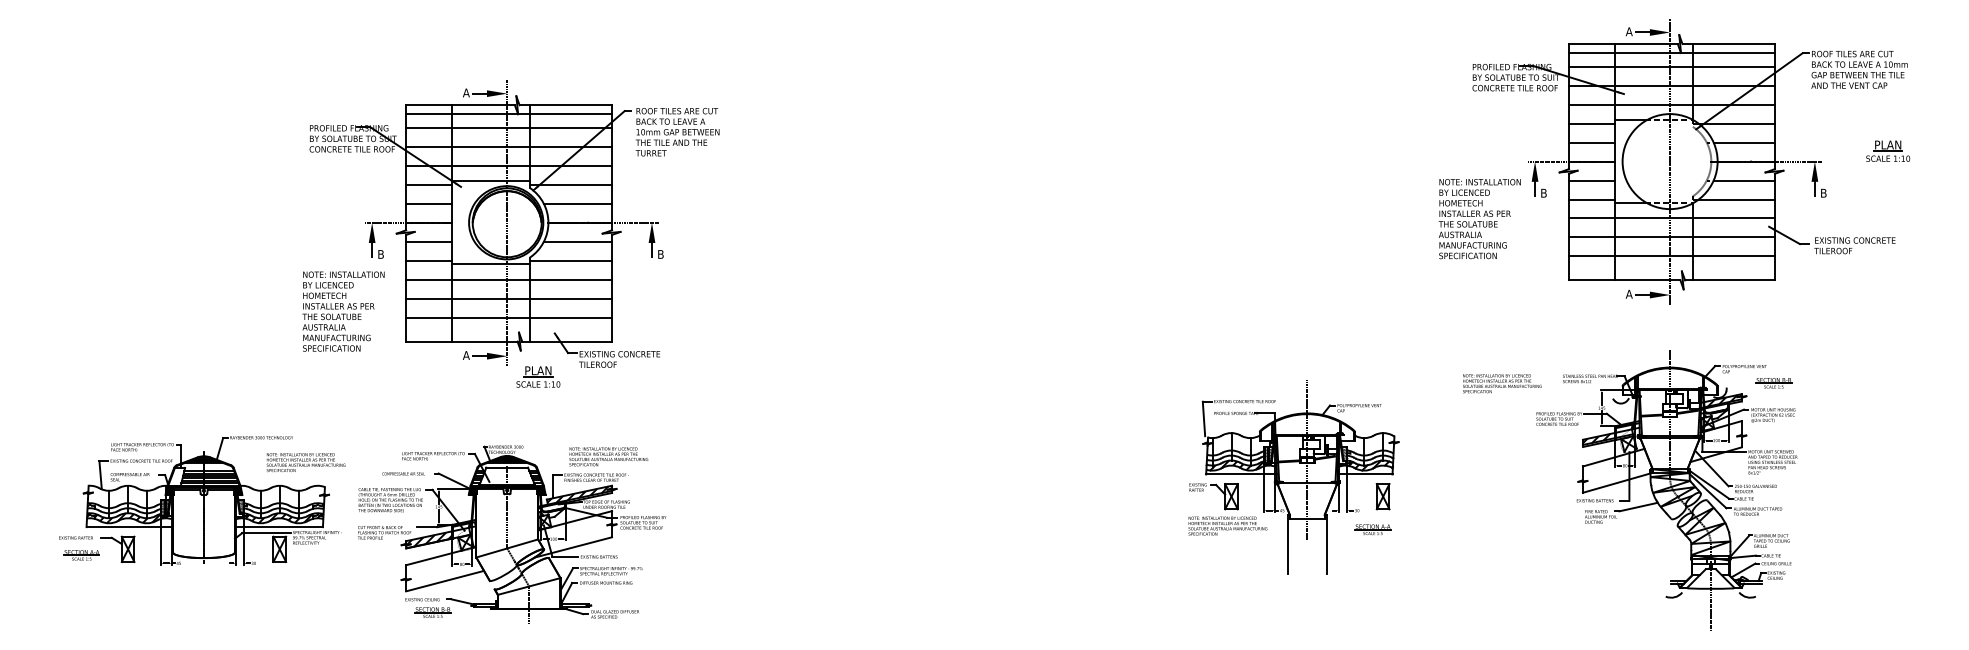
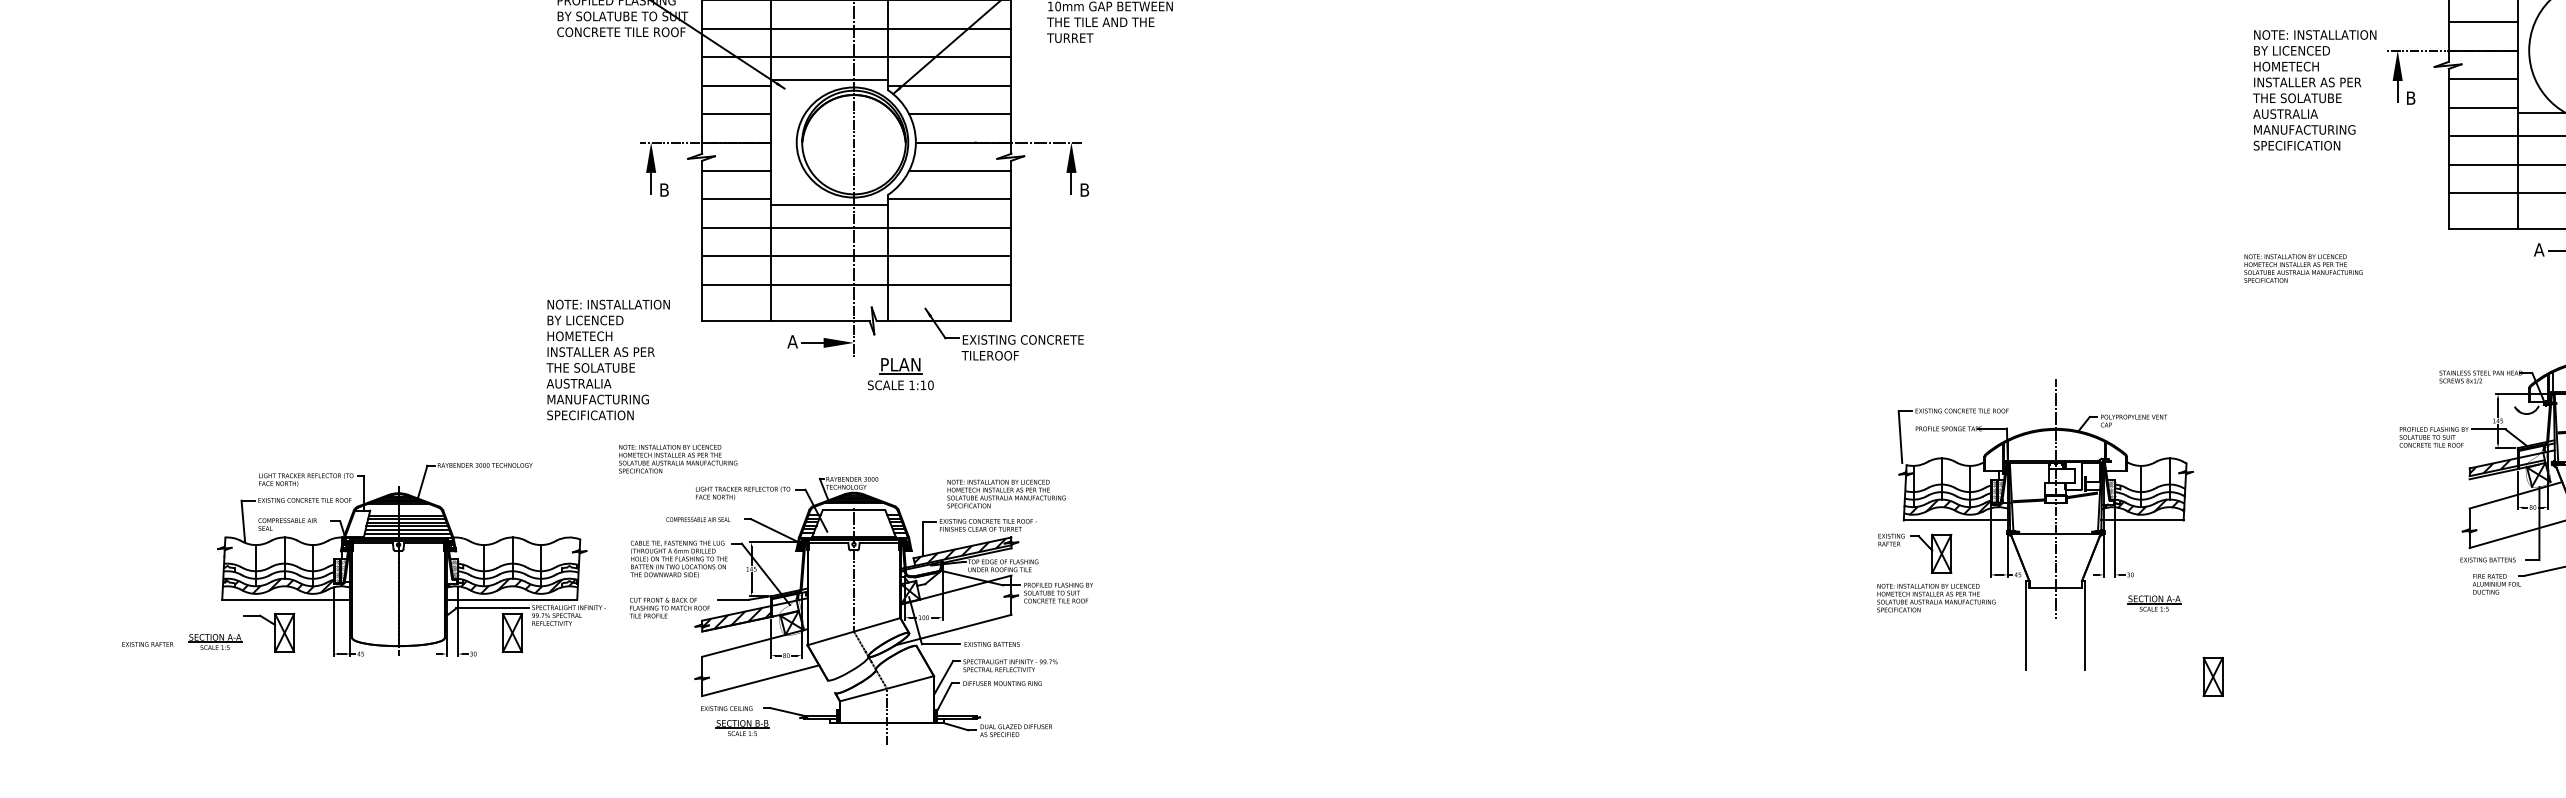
text: (1479, 219) -> (2314, 91), moved
text: (343, 311) -> (608, 359), moved
text: (1502, 383) -> (2303, 268), moved
text: (305, 462) -> (677, 458), moved
part: (1382, 496) -> (2212, 676), moved
text: (75, 537) -> (147, 643), moved

